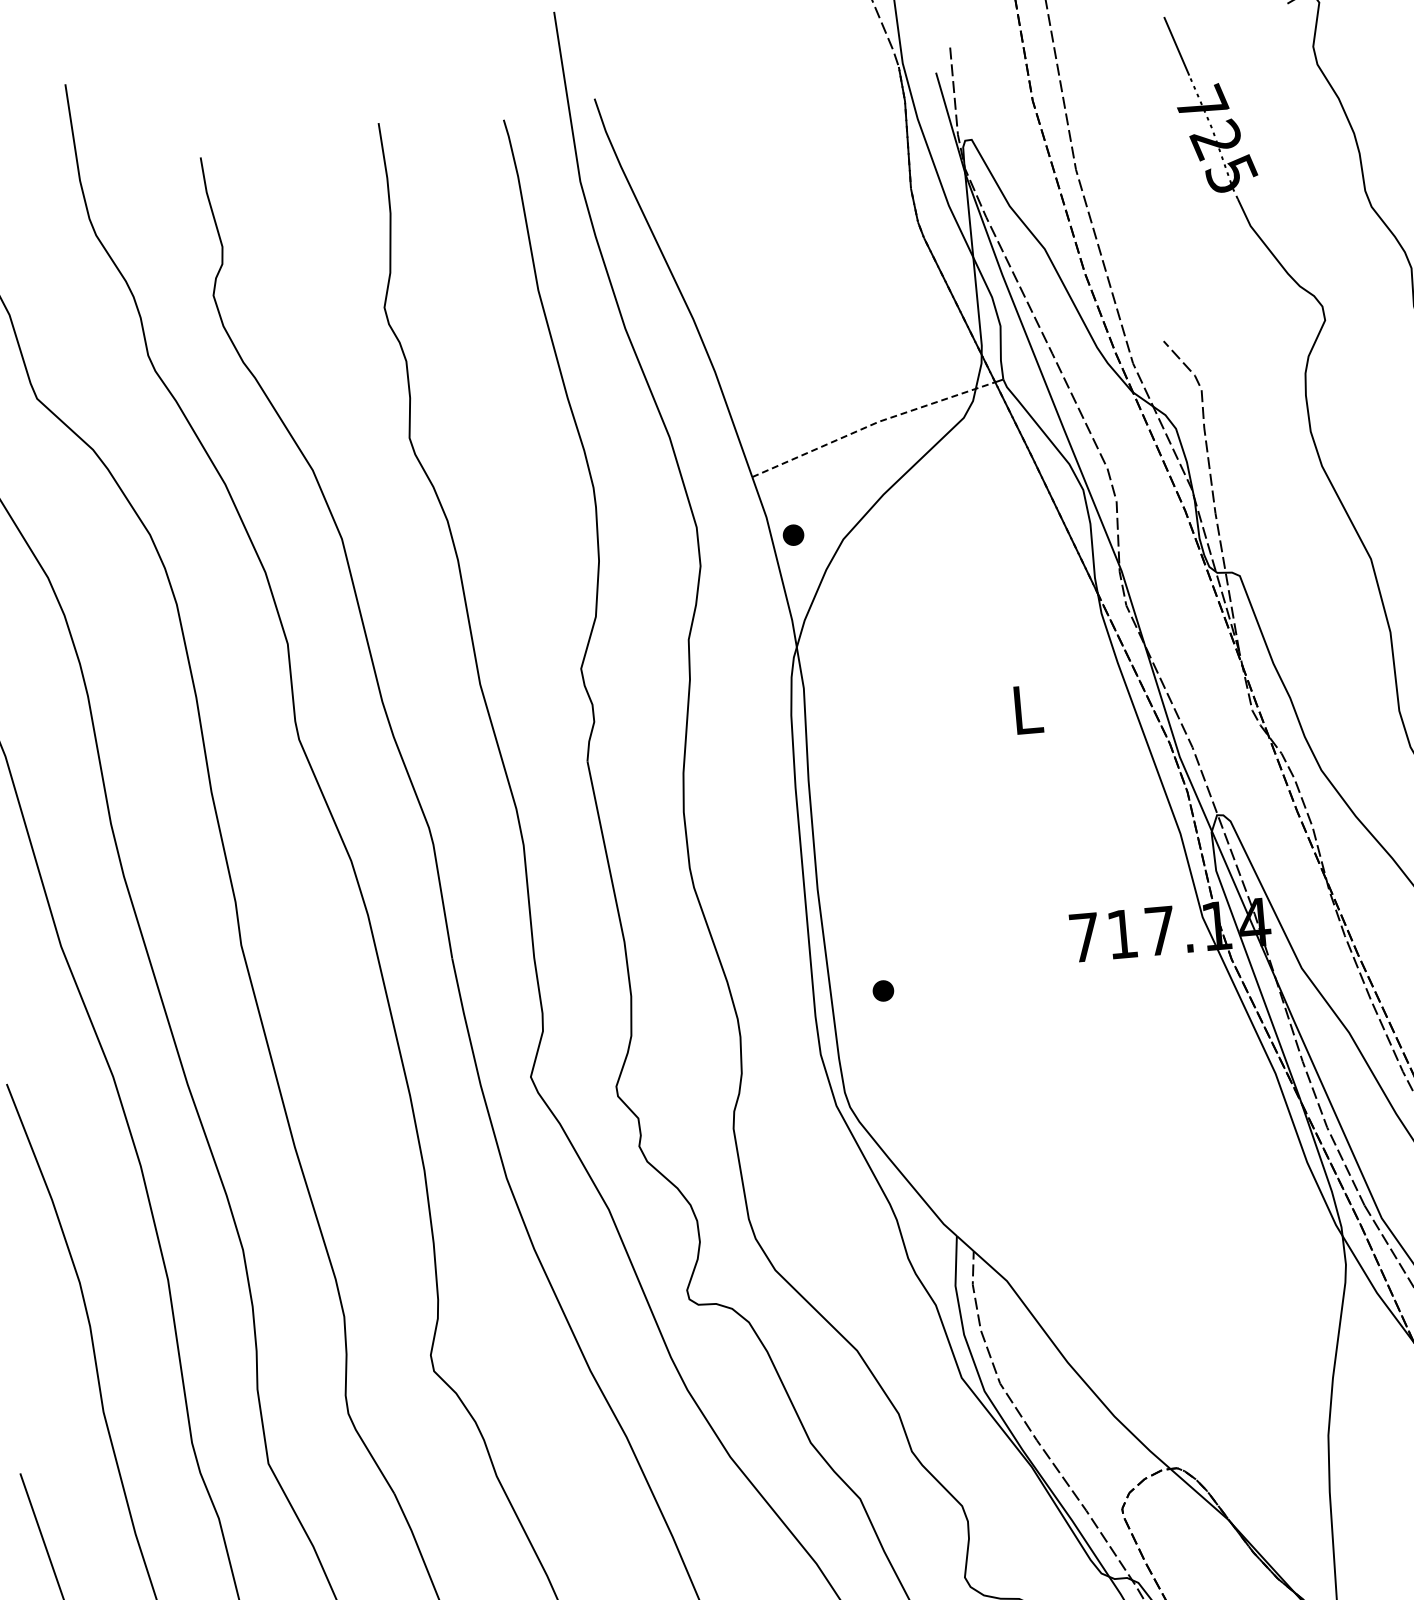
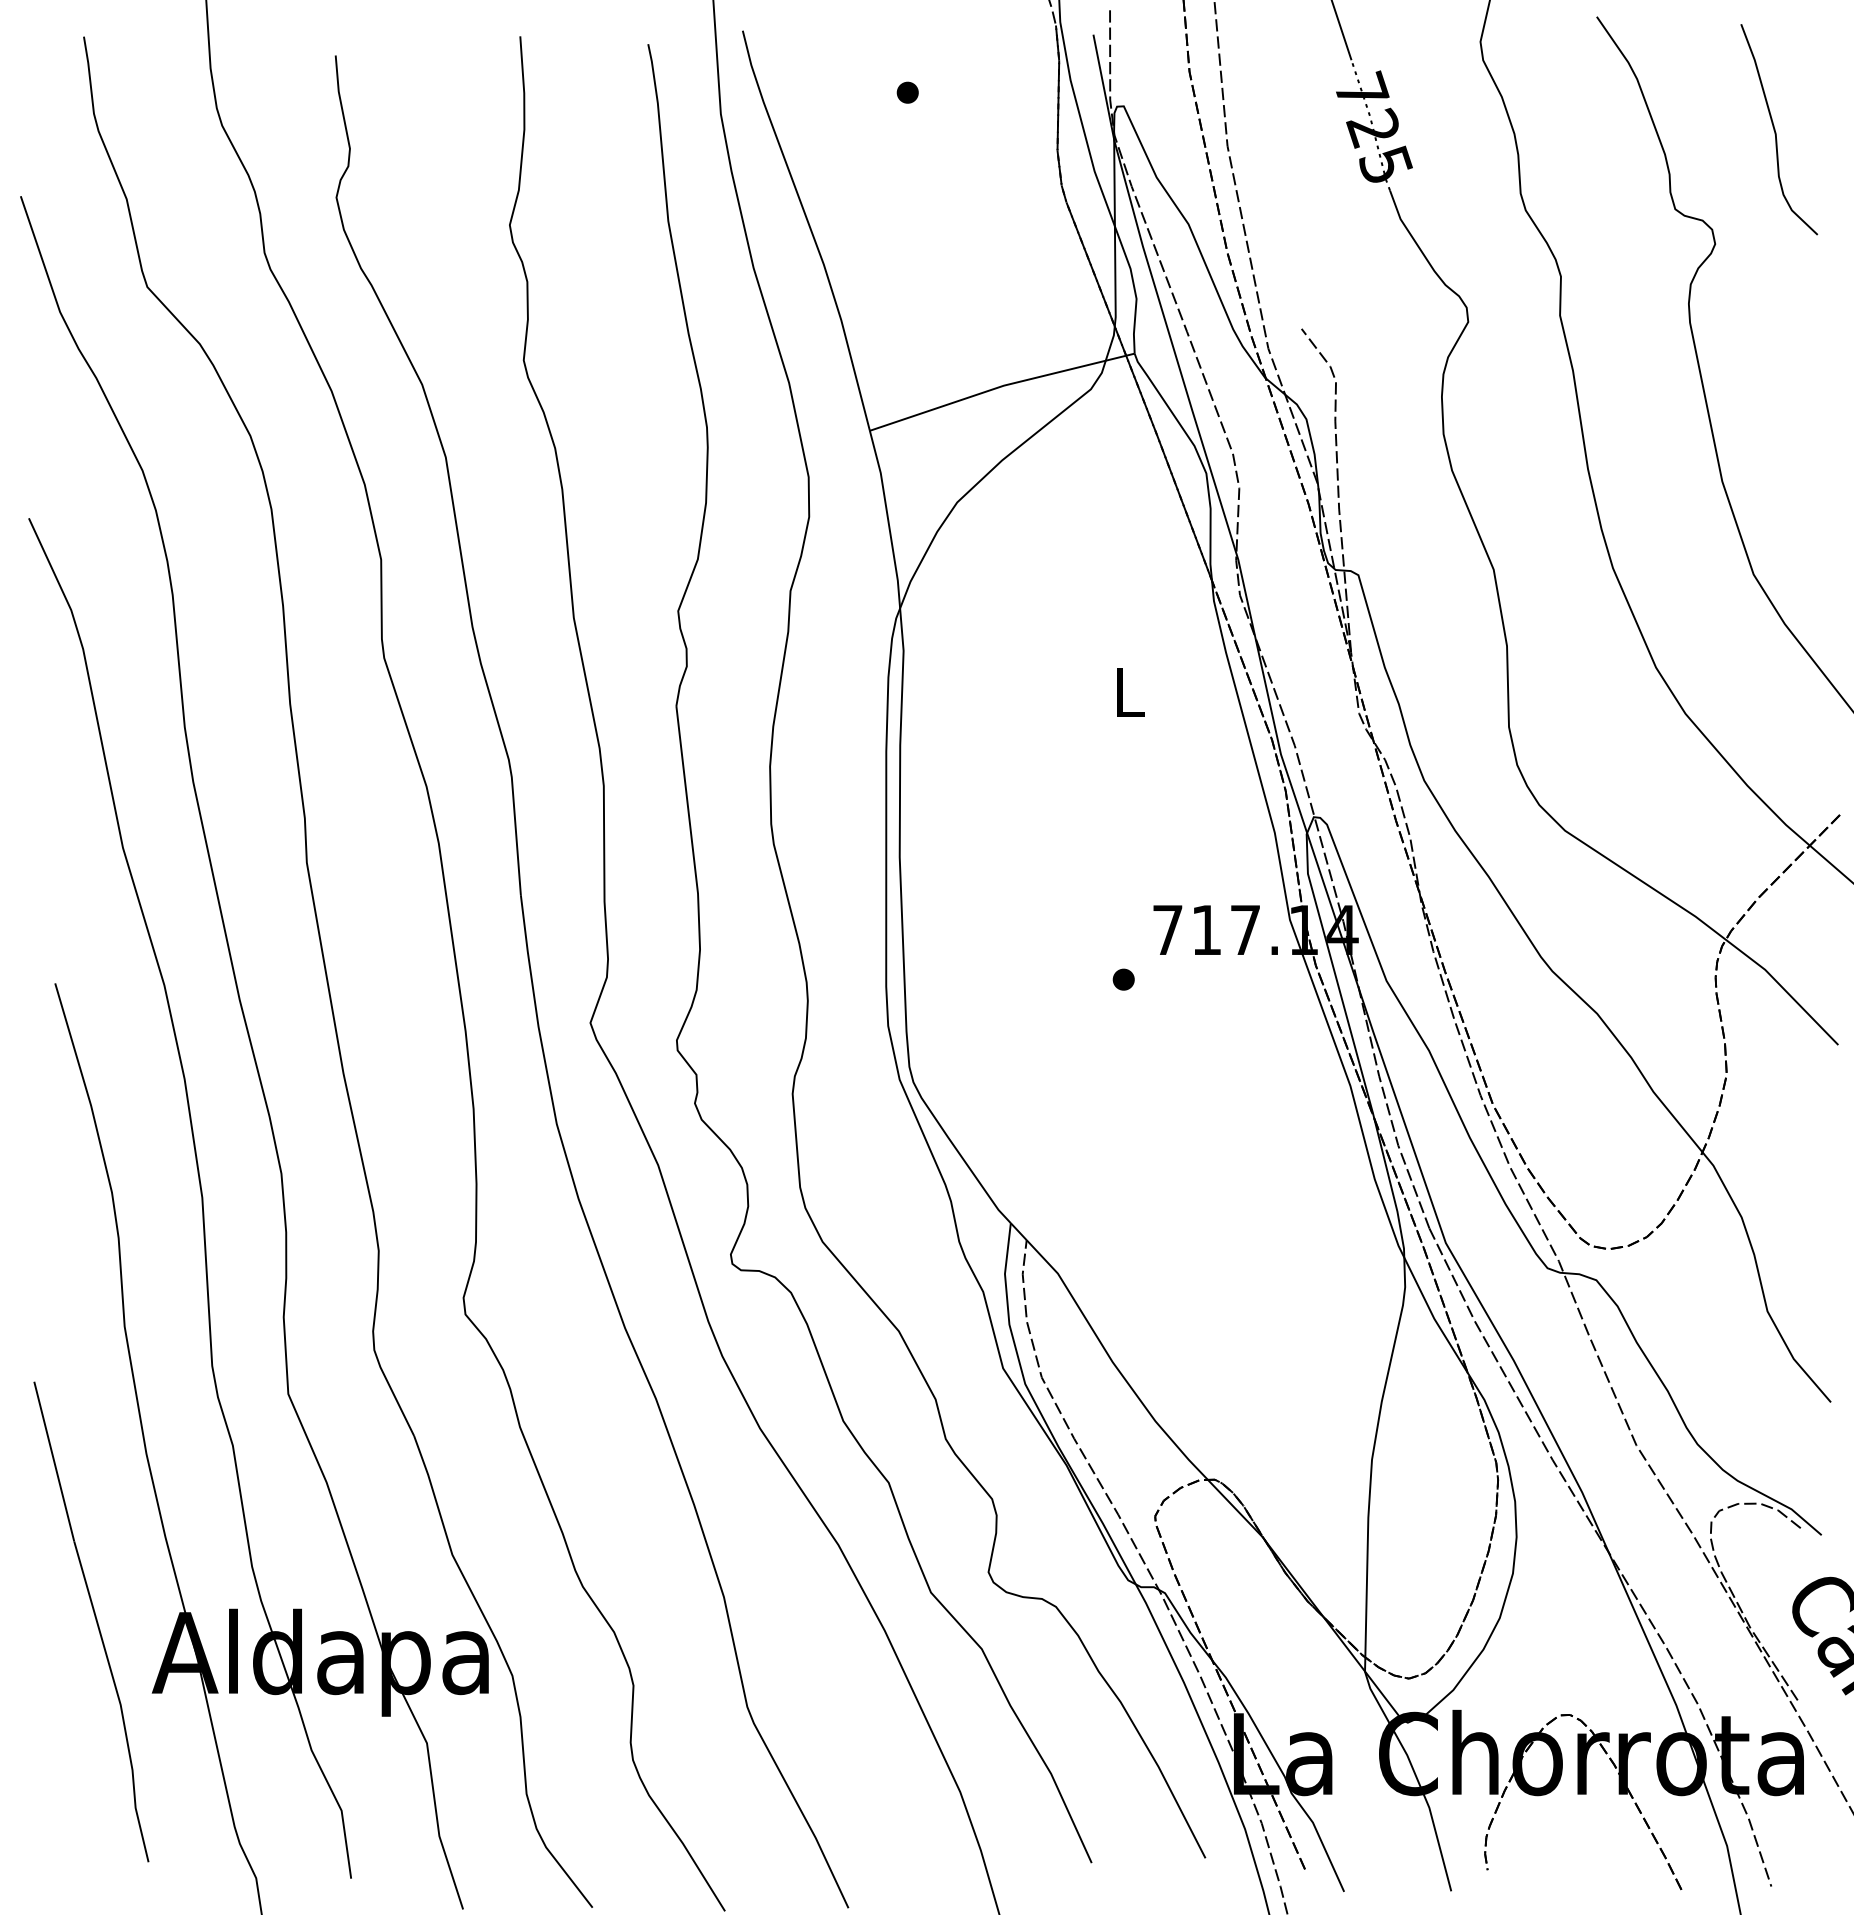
line: (872, 424) -> (997, 387), dashed -> solid
part: (793, 534) -> (907, 92), moved
part: (883, 990) -> (1123, 979), moved

